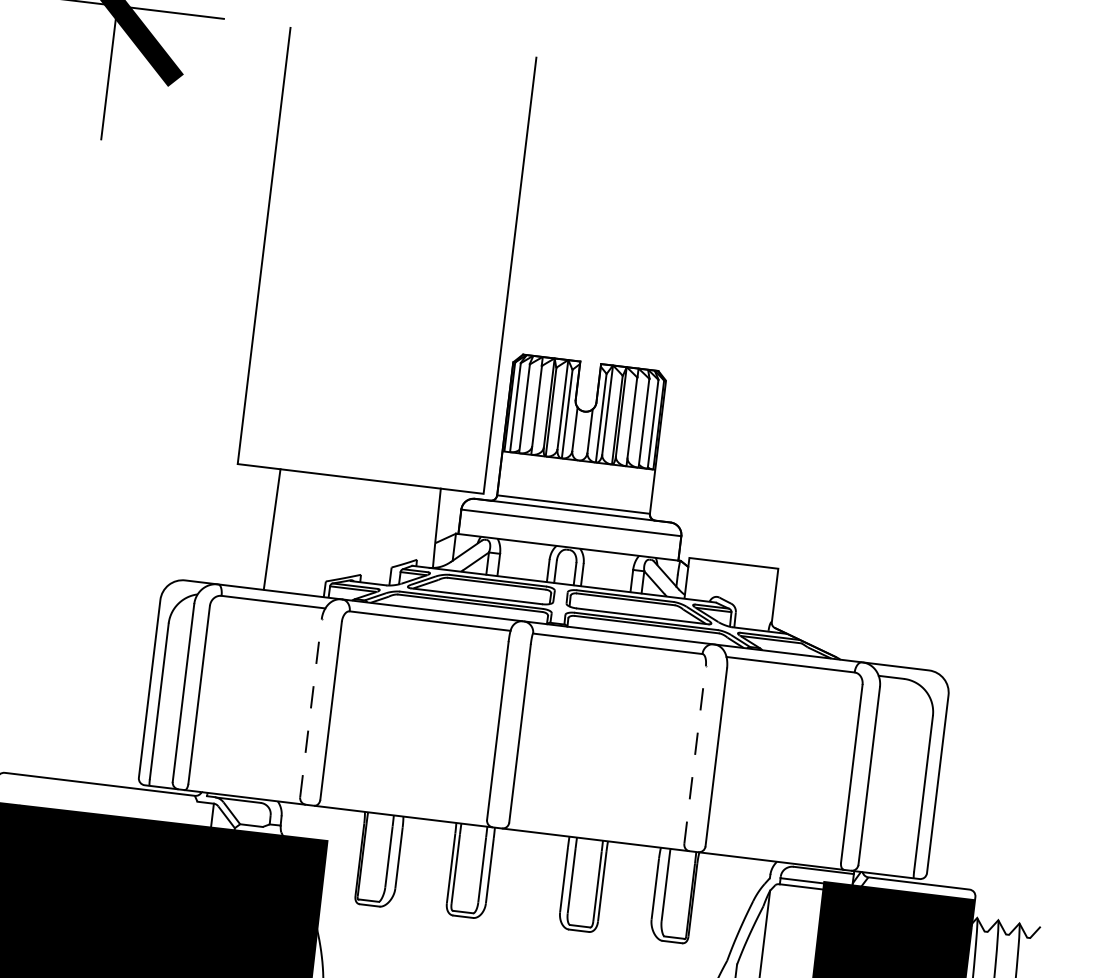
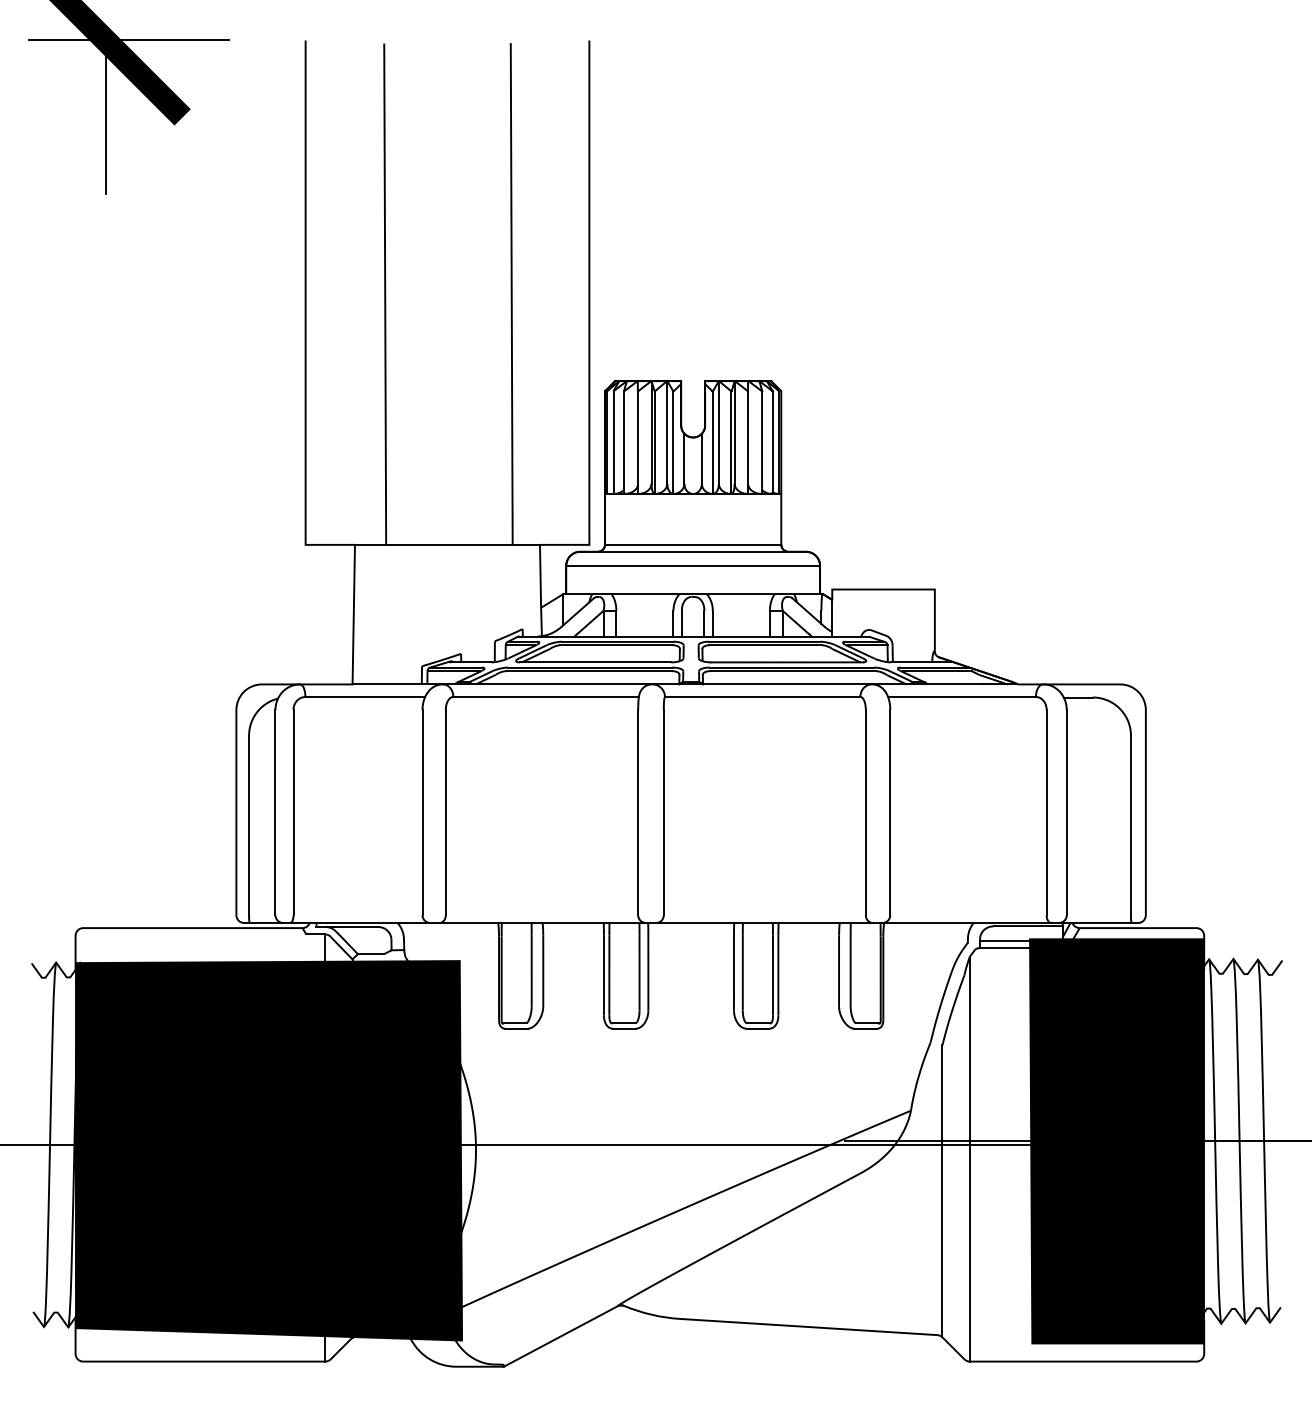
line: (333, 255) -> (385, 294), added
line: (442, 268) -> (511, 294), added
line: (310, 708) -> (422, 812), dashed -> solid
line: (694, 754) -> (865, 812), dashed -> solid

